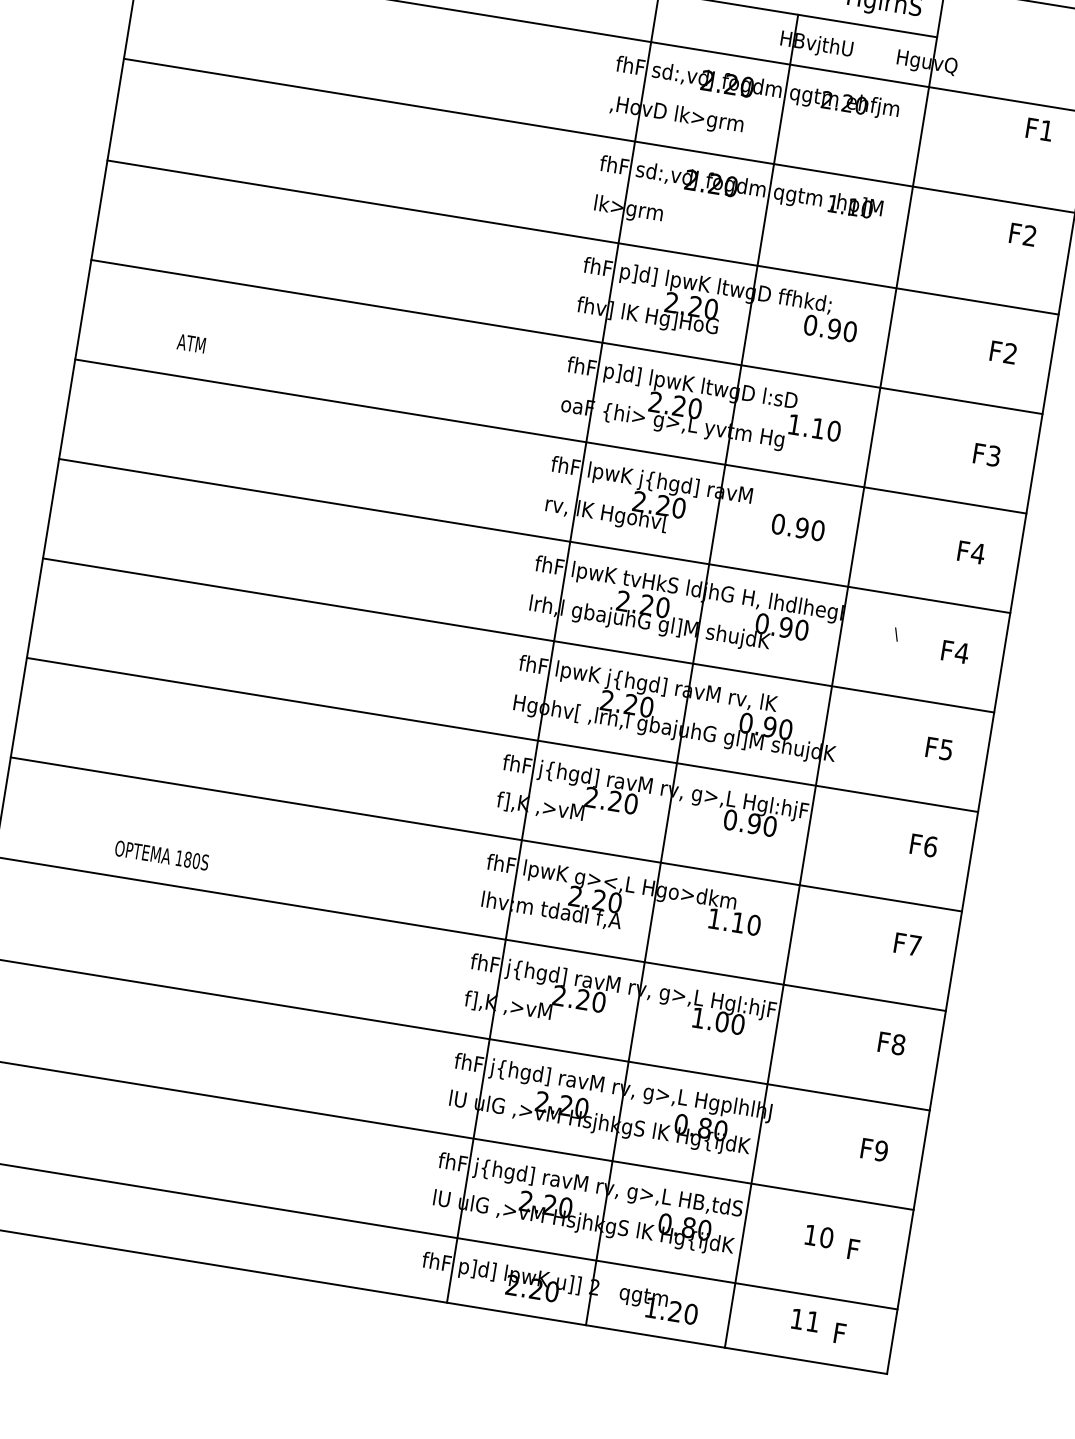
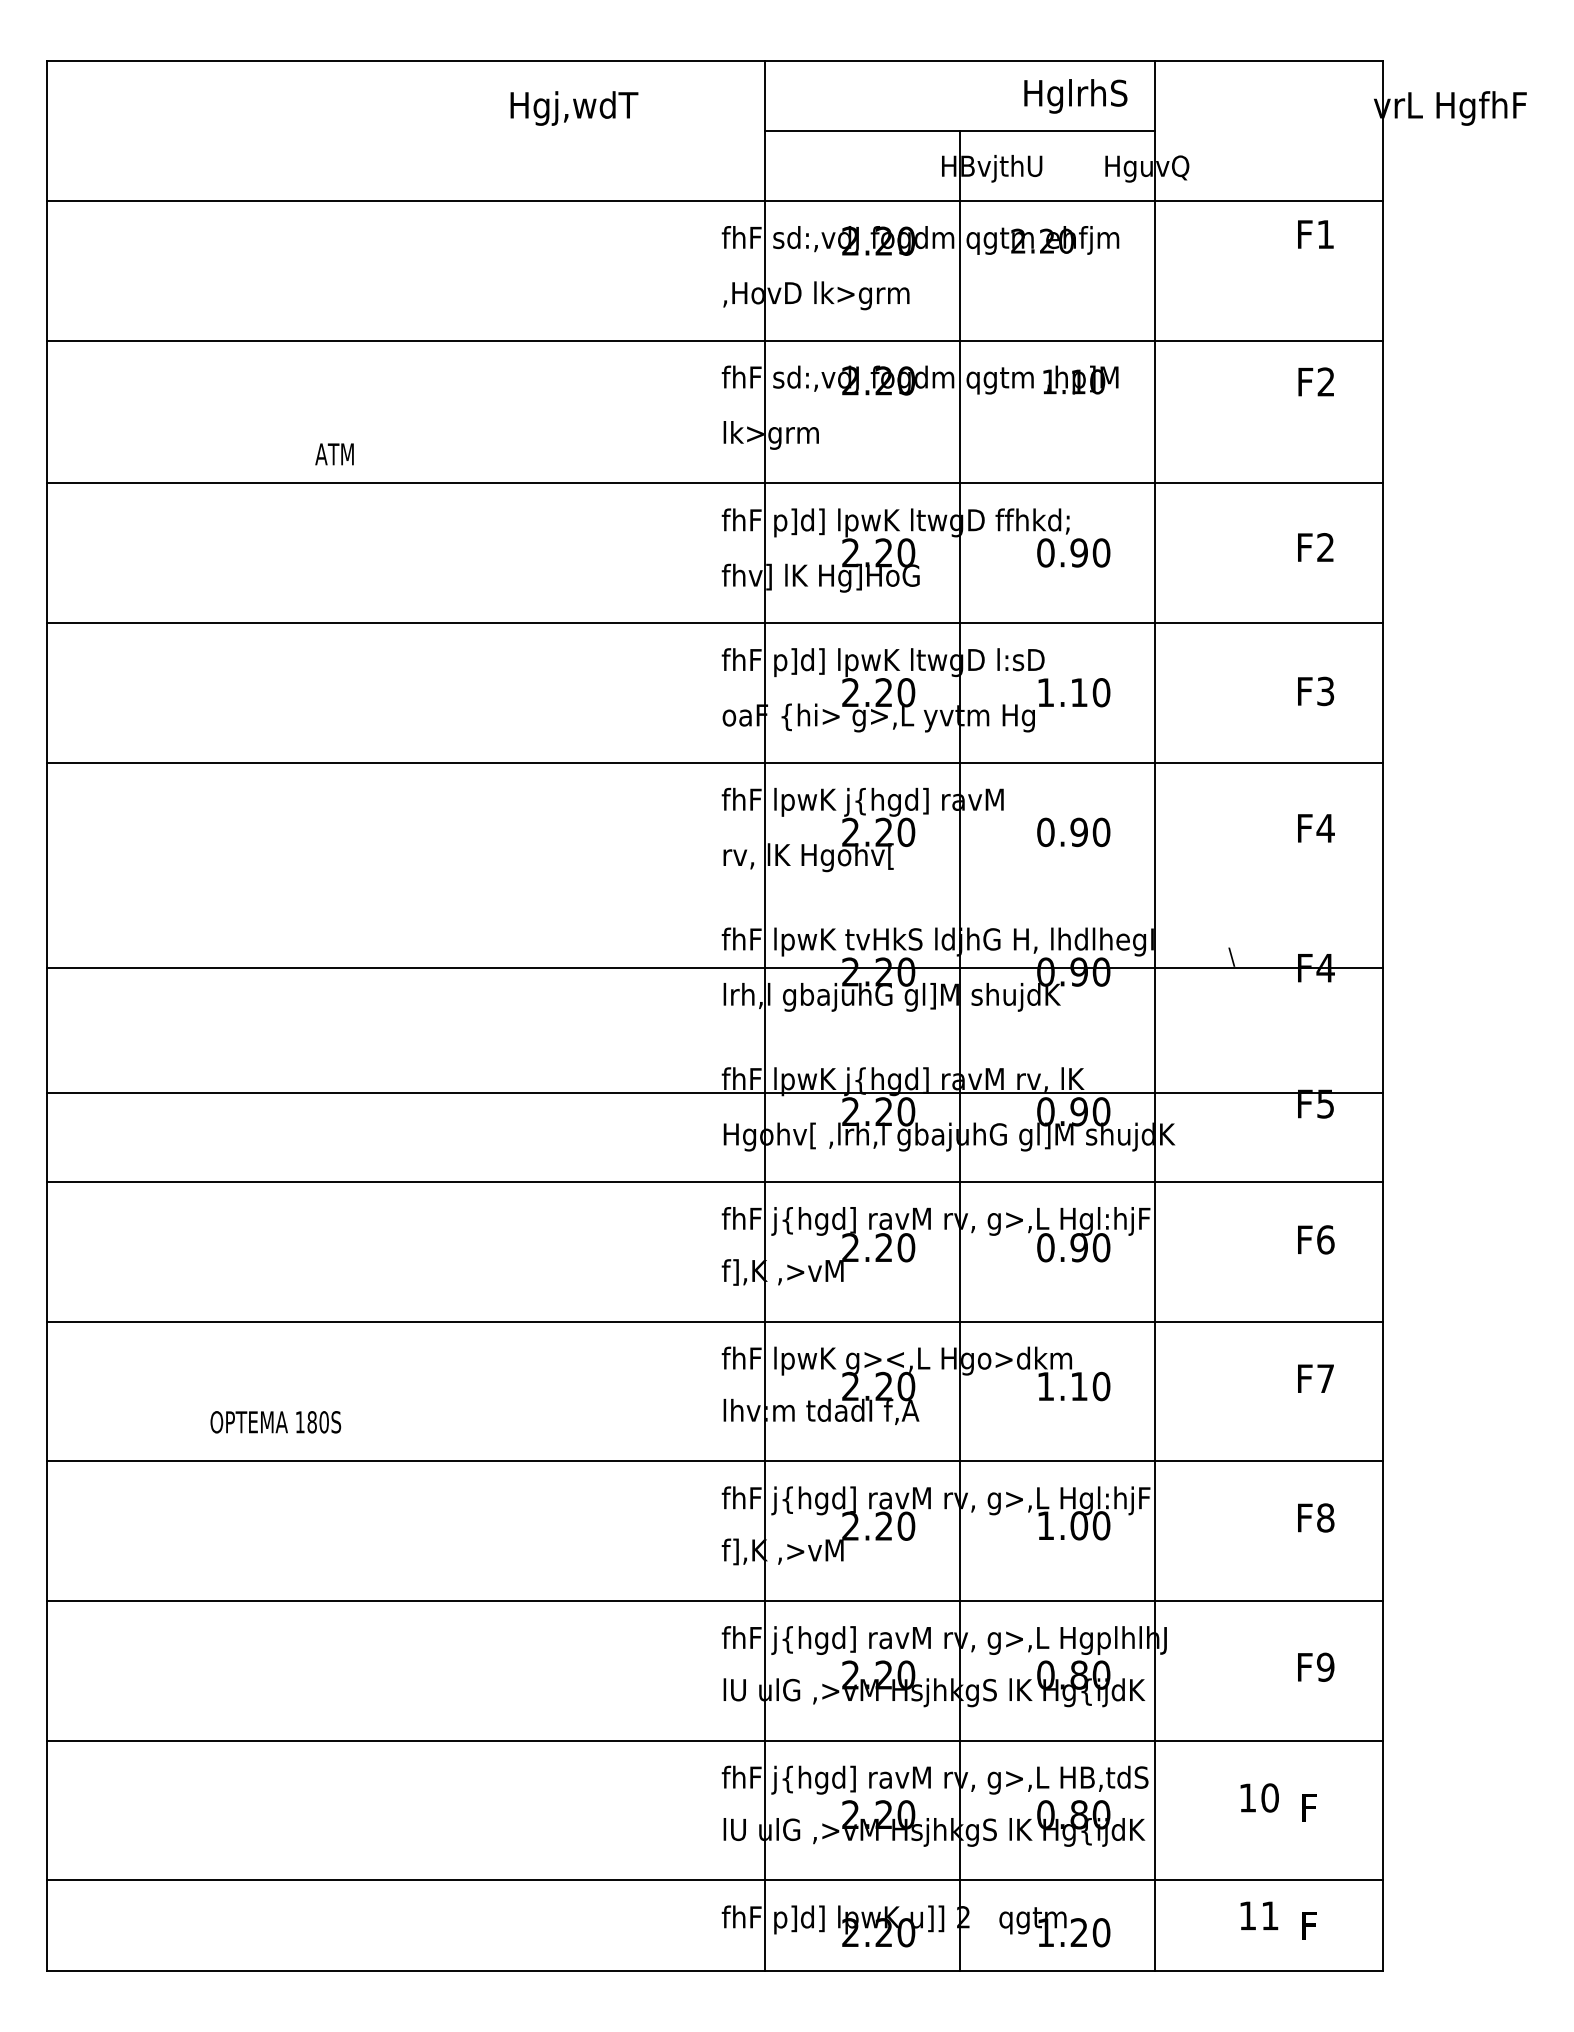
text: (191, 343) -> (334, 454), moved
line: (534, 535) -> (714, 968), moved
line: (518, 635) -> (714, 1093), moved

